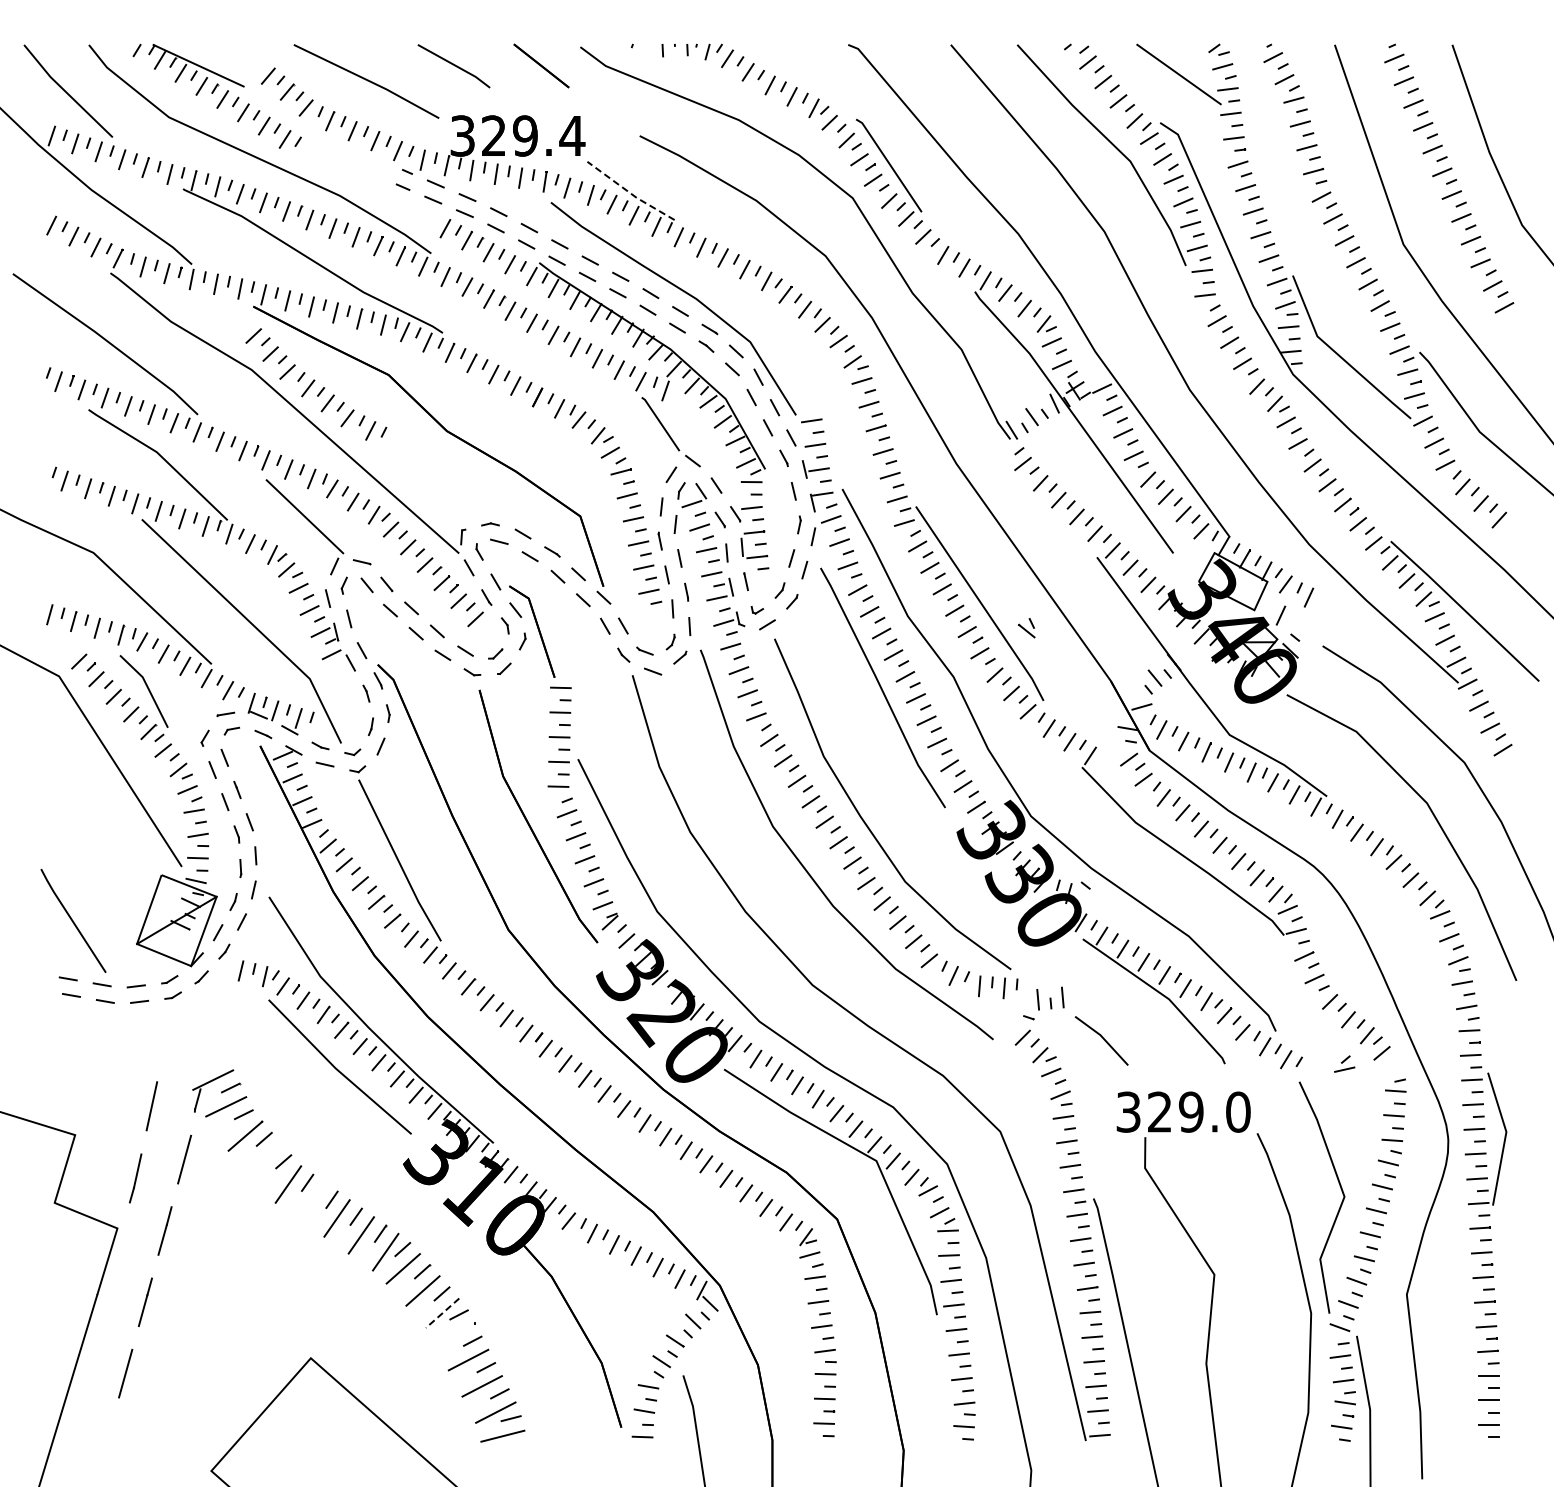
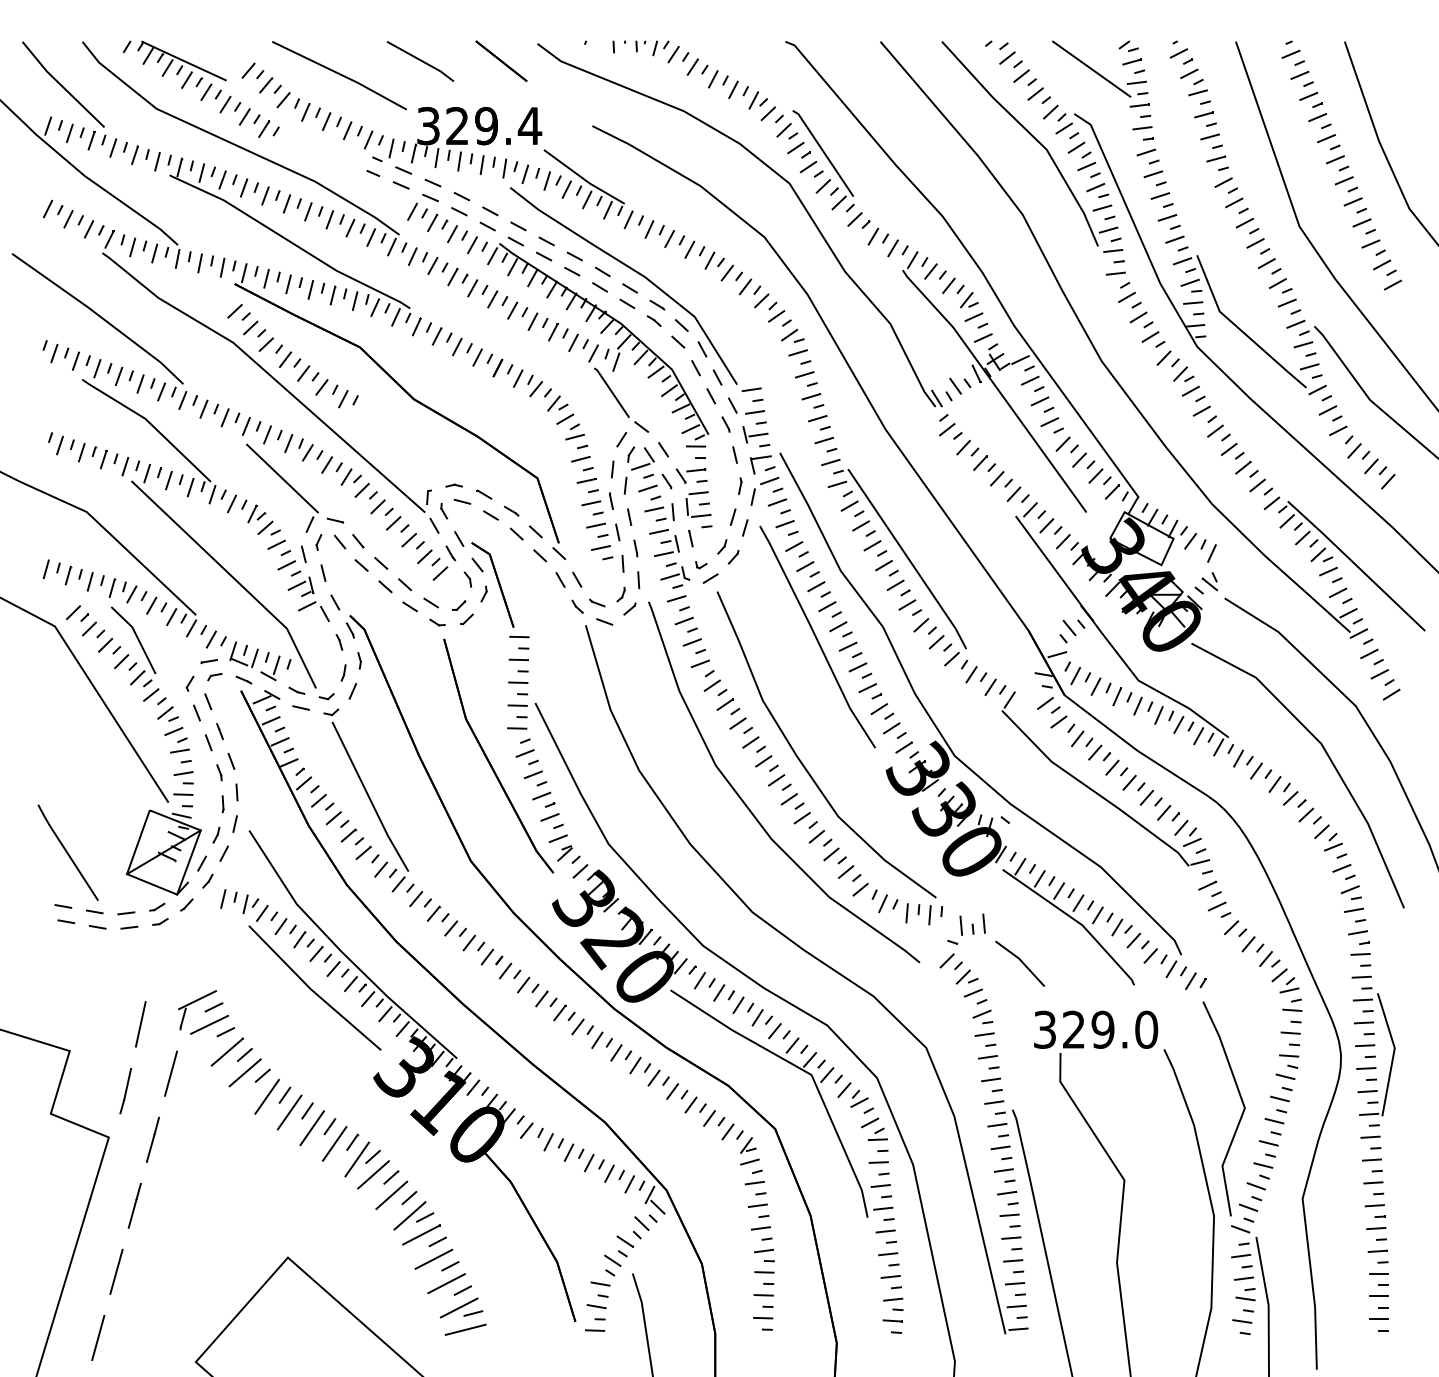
line: (629, 192) -> (582, 178), dashed -> solid
line: (1280, 615) -> (1185, 569), removed
part: (1026, 628) -> (1209, 582), moved
part: (1344, 1063) -> (1289, 984), moved
line: (264, 1158) -> (245, 1072), added
line: (312, 1201) -> (289, 1112), added
line: (442, 1313) -> (409, 1216), dashed -> solid
line: (454, 1333) -> (420, 1234), added
line: (105, 1444) -> (97, 1337), added

